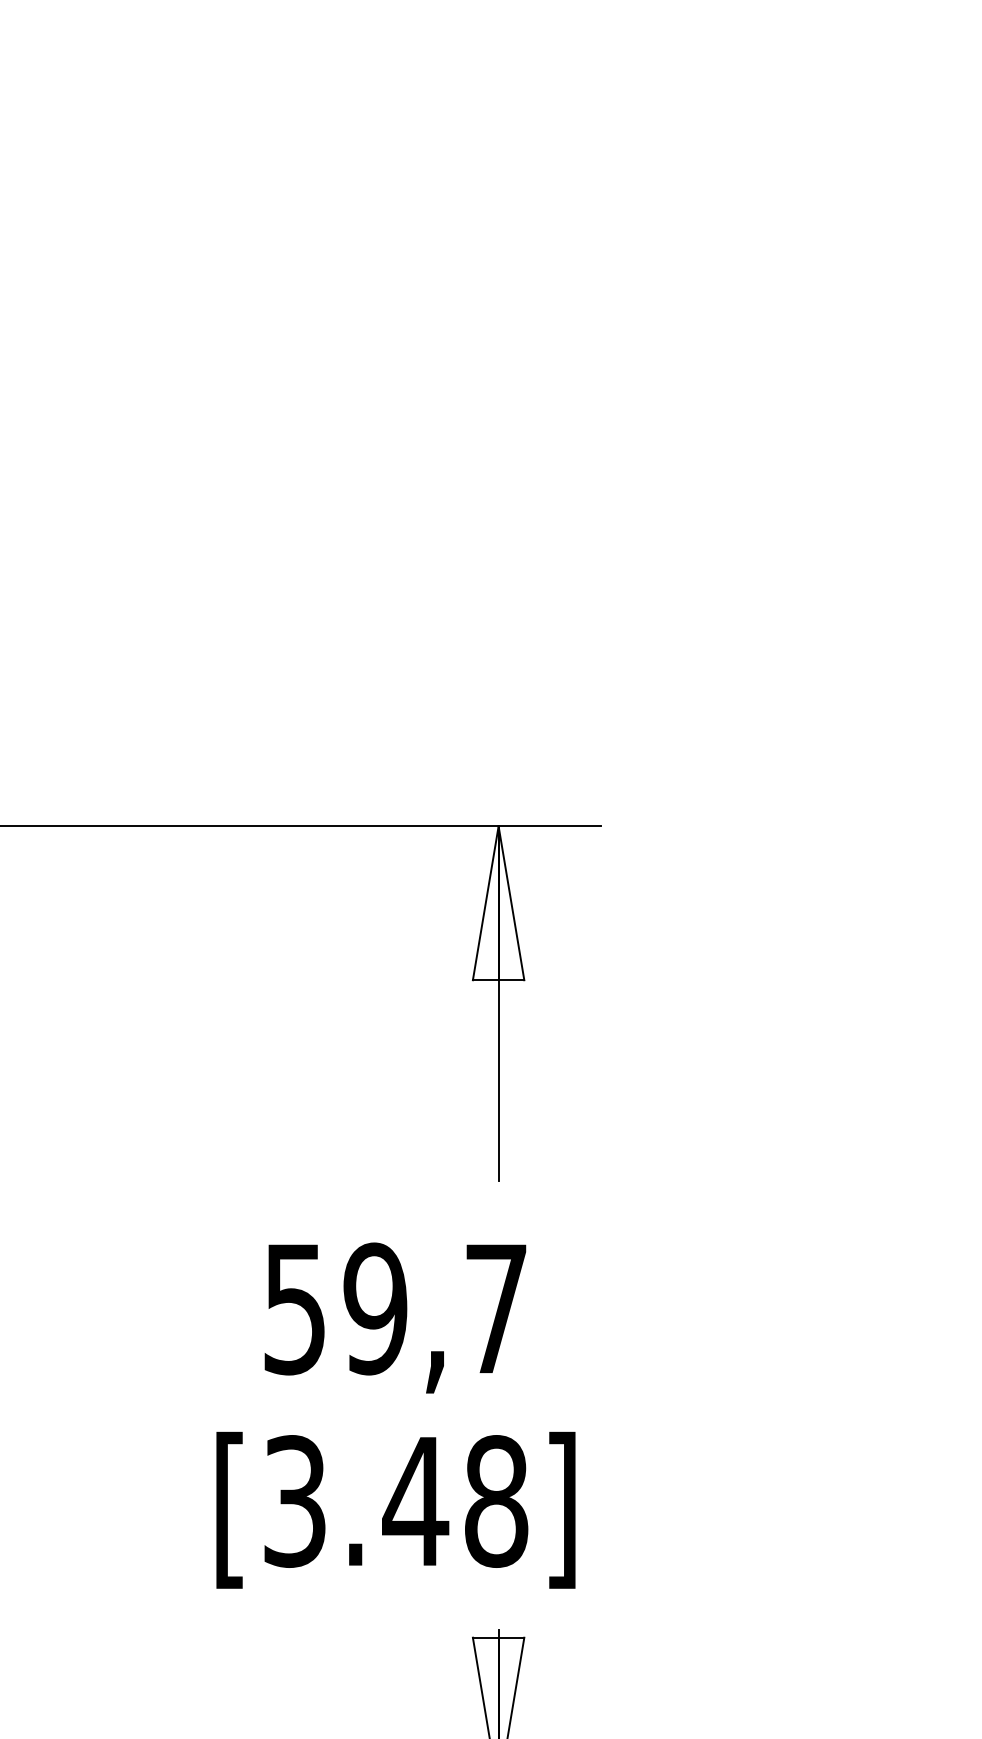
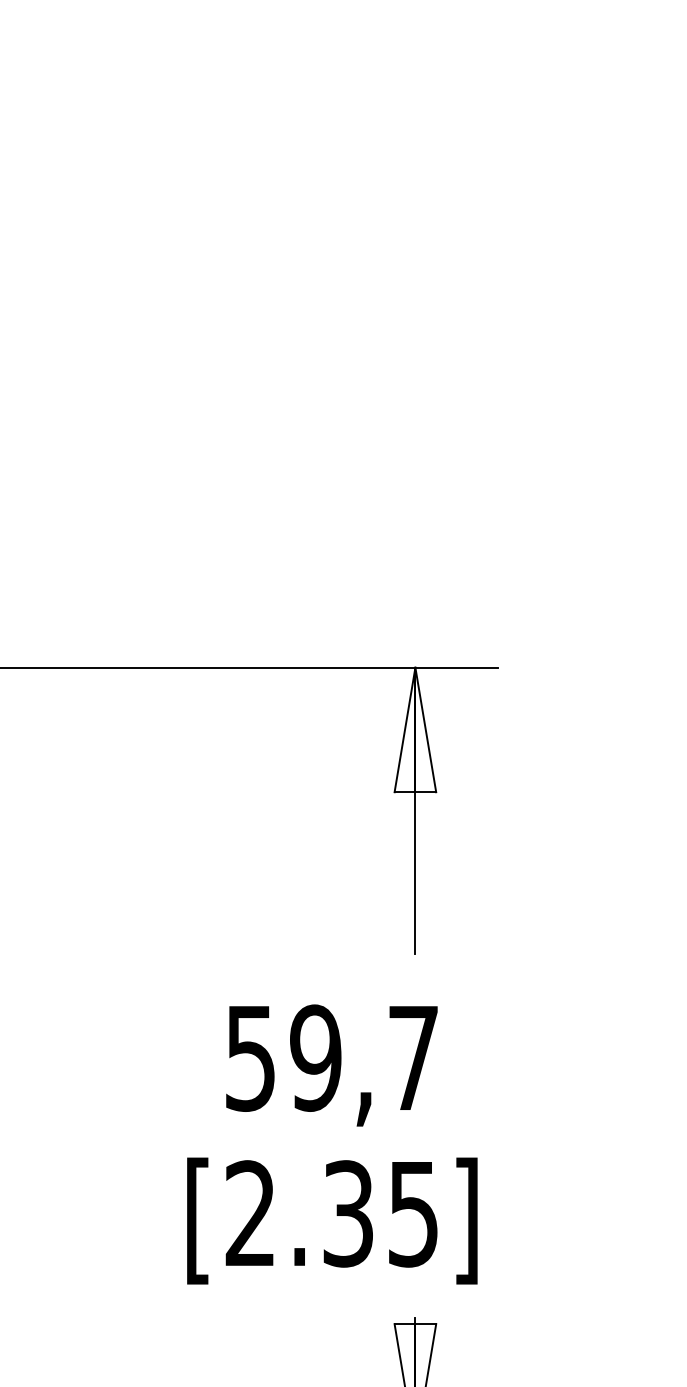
text: (396, 1501) -> (332, 1213), [3.48] -> [2.35]

